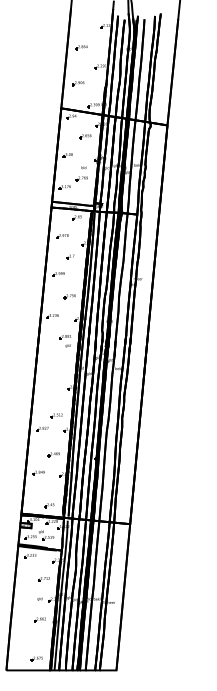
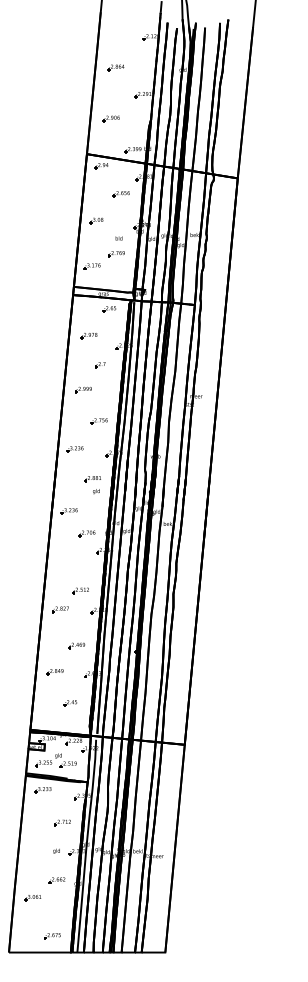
part: (48, 359) -> (68, 511), added
part: (60, 375) -> (86, 533), added
part: (49, 505) -> (70, 703), moved
part: (22, 632) -> (32, 898), added

